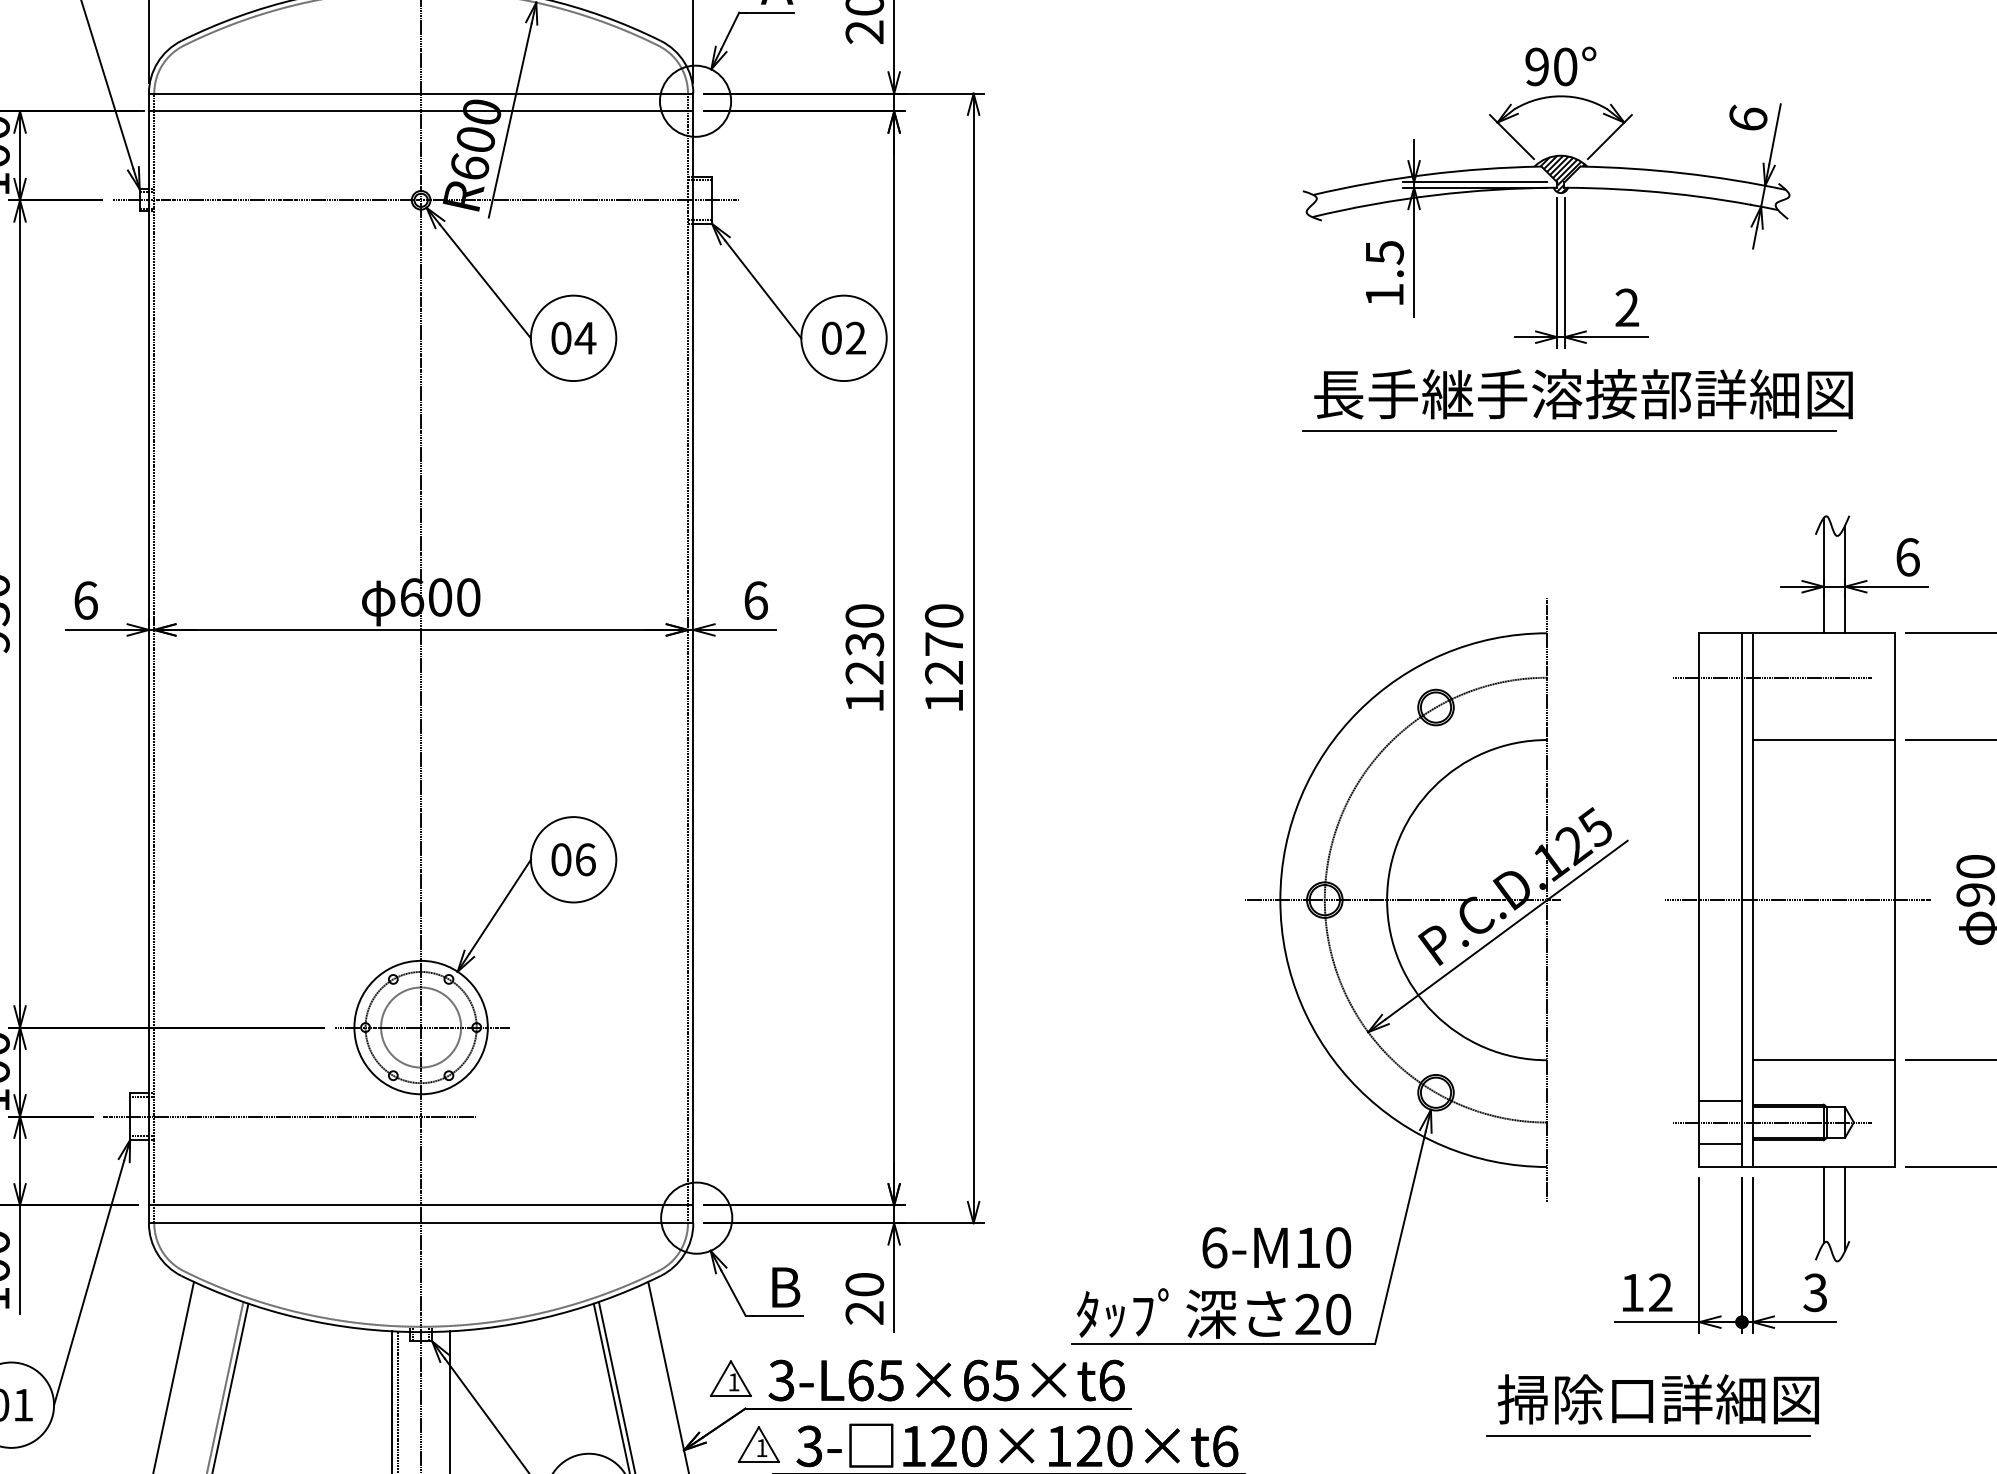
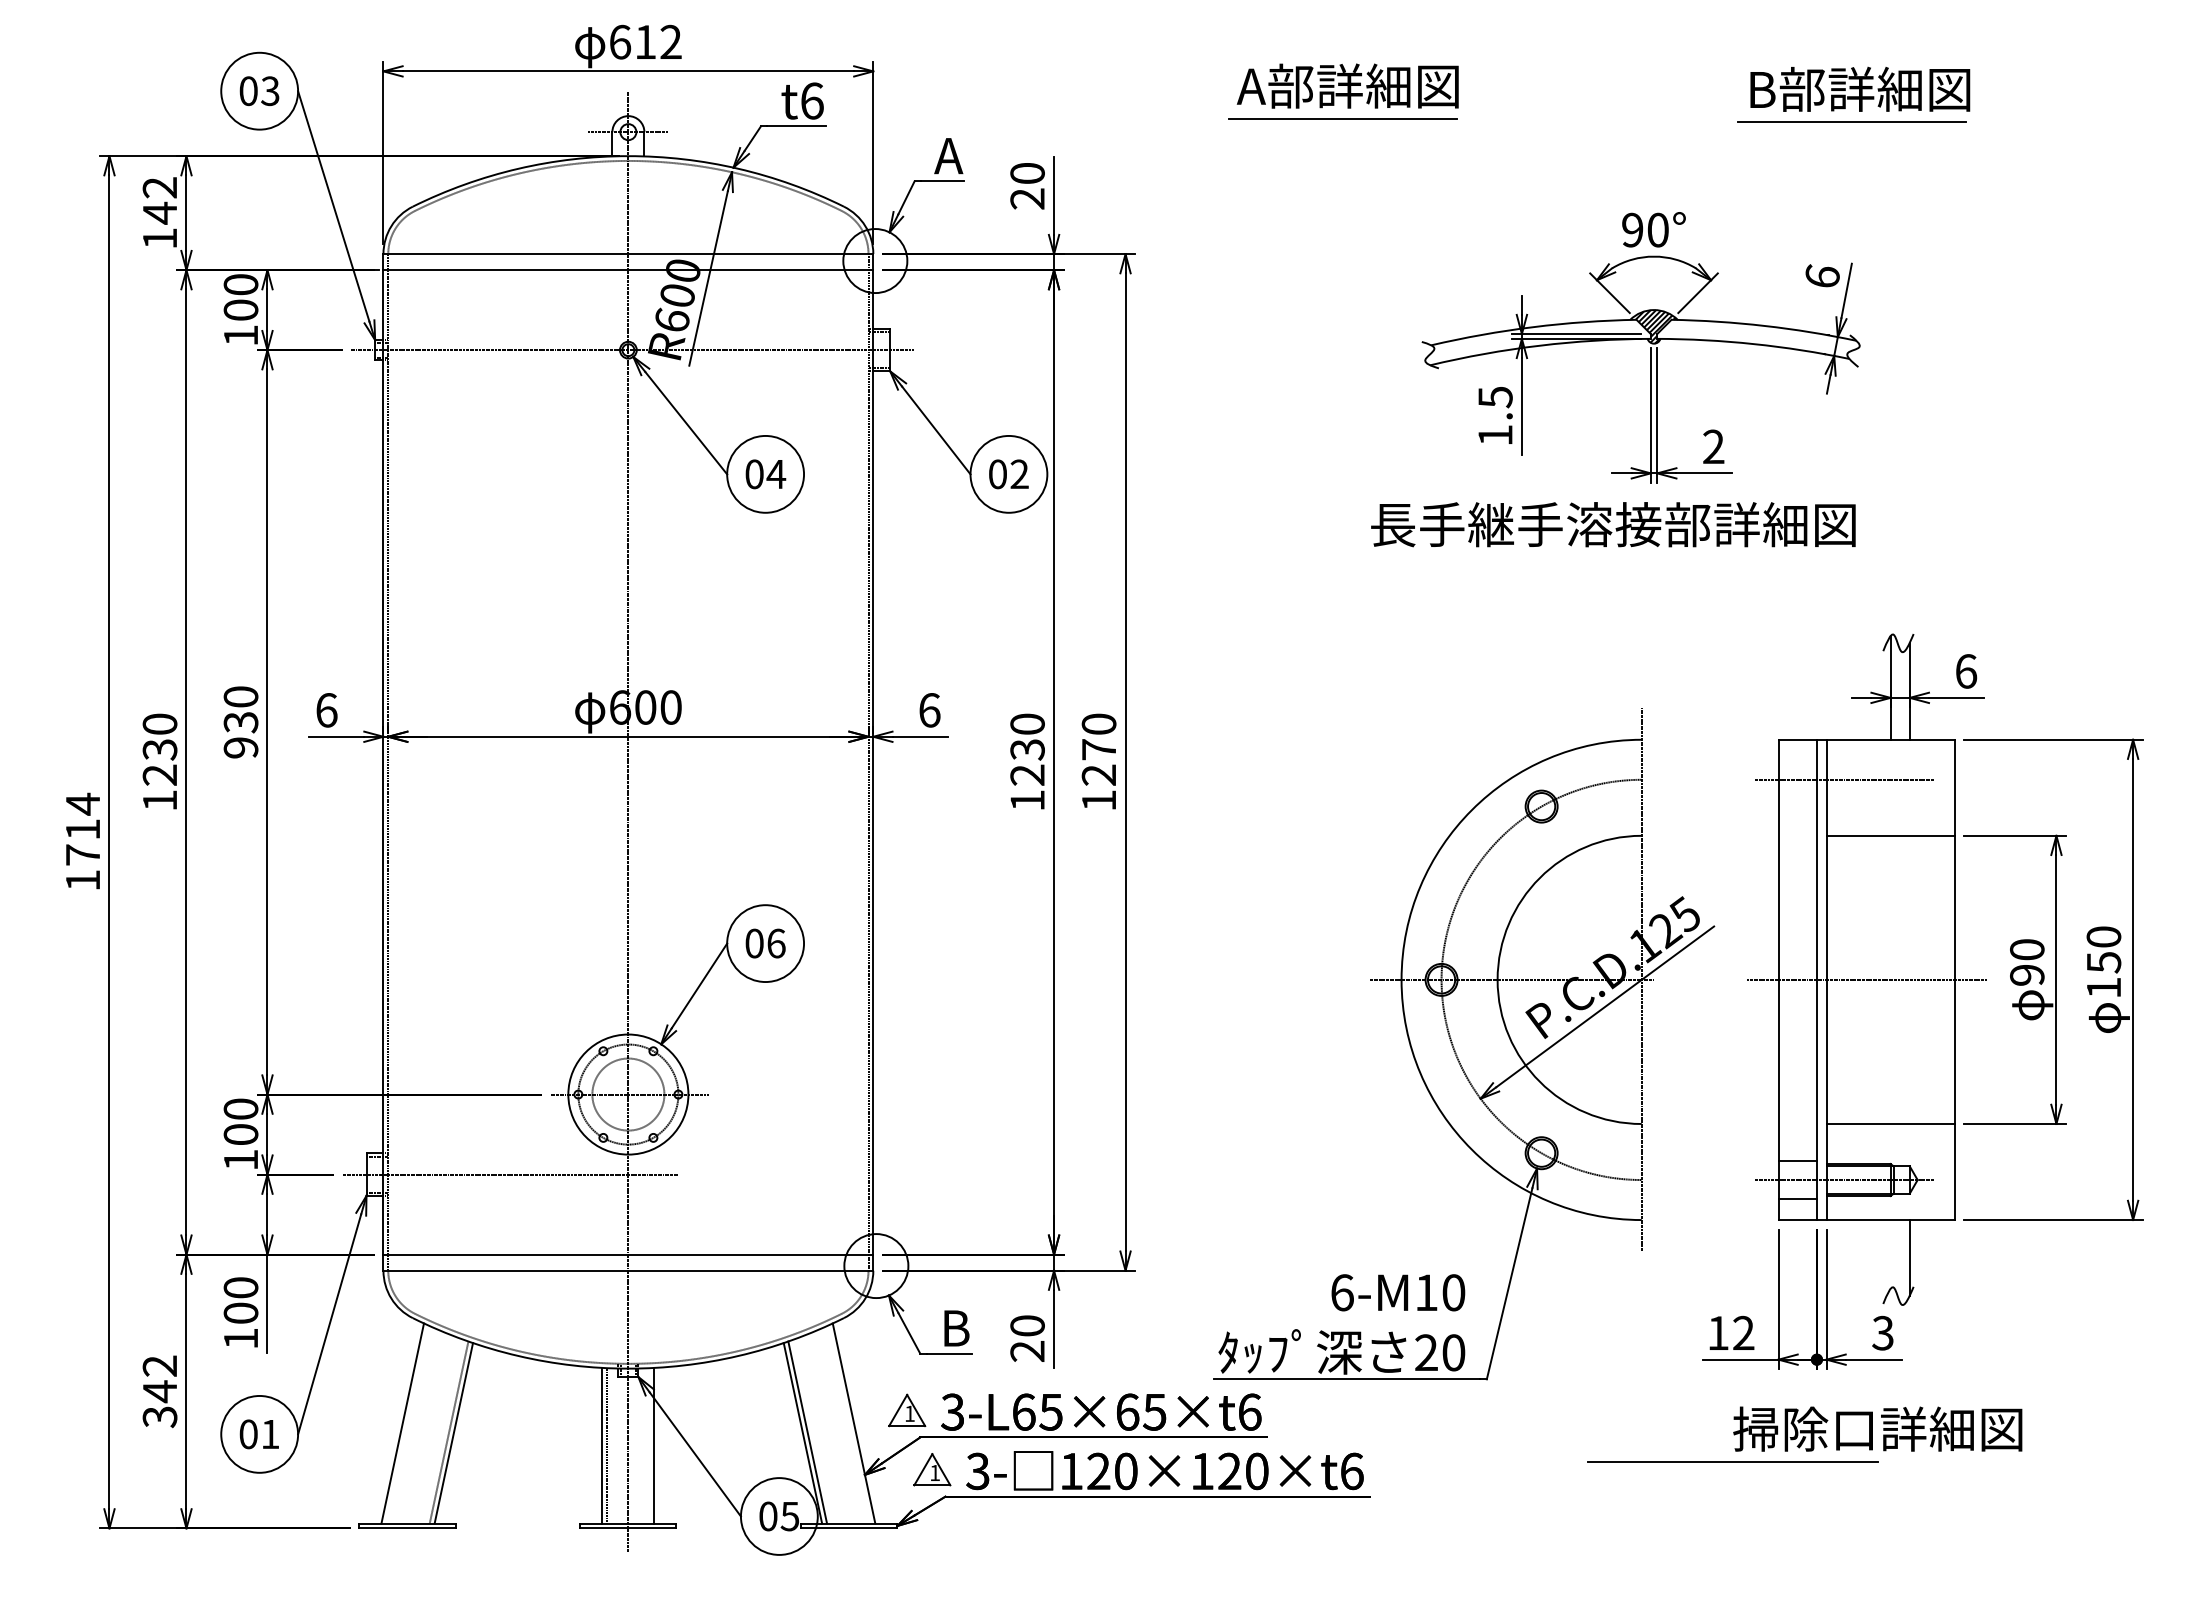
text: (1583, 394) -> (1613, 524), moved
line: (1569, 430) -> (1661, 557), removed
line: (1823, 1205) -> (1890, 1254), removed
text: (1658, 1398) -> (1877, 1428), moved

